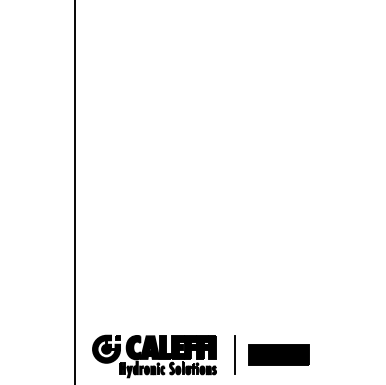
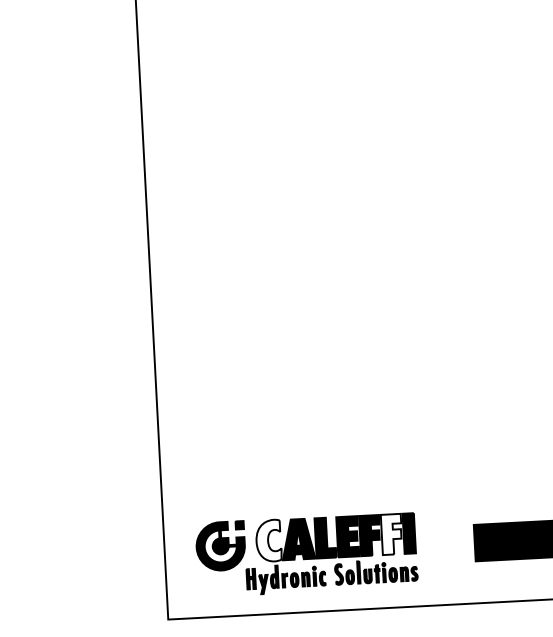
fill: (133, 347) -> (268, 540), removed
fill: (202, 347) -> (391, 534), removed
line: (235, 355) -> (450, 545), removed

